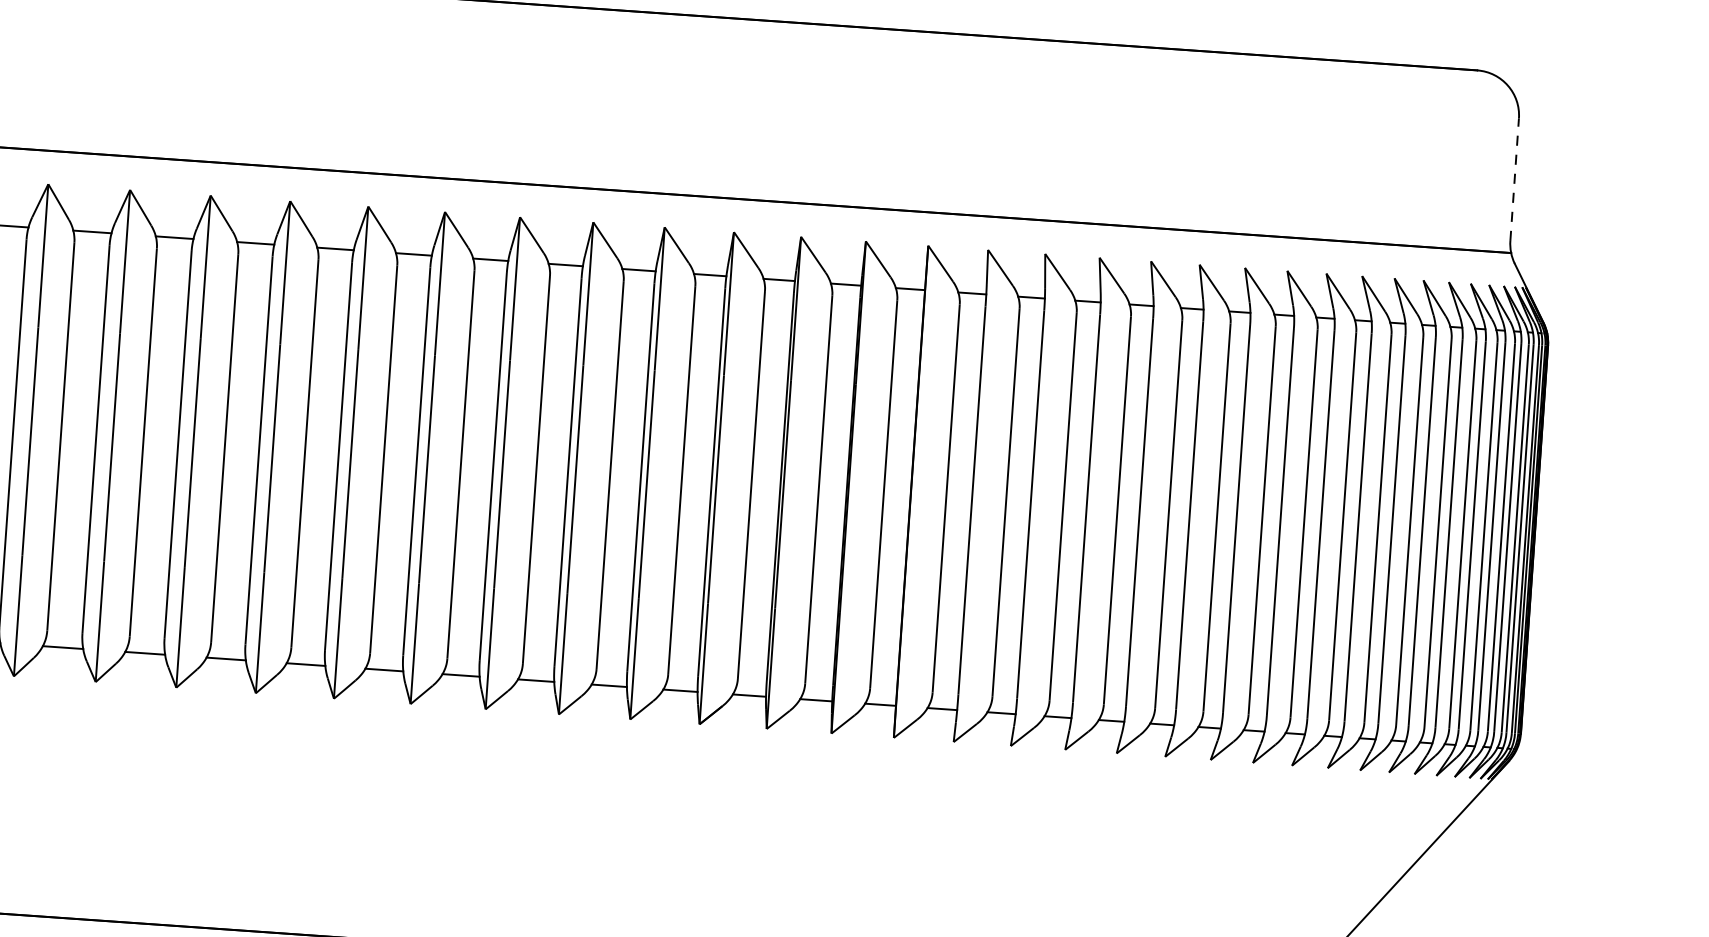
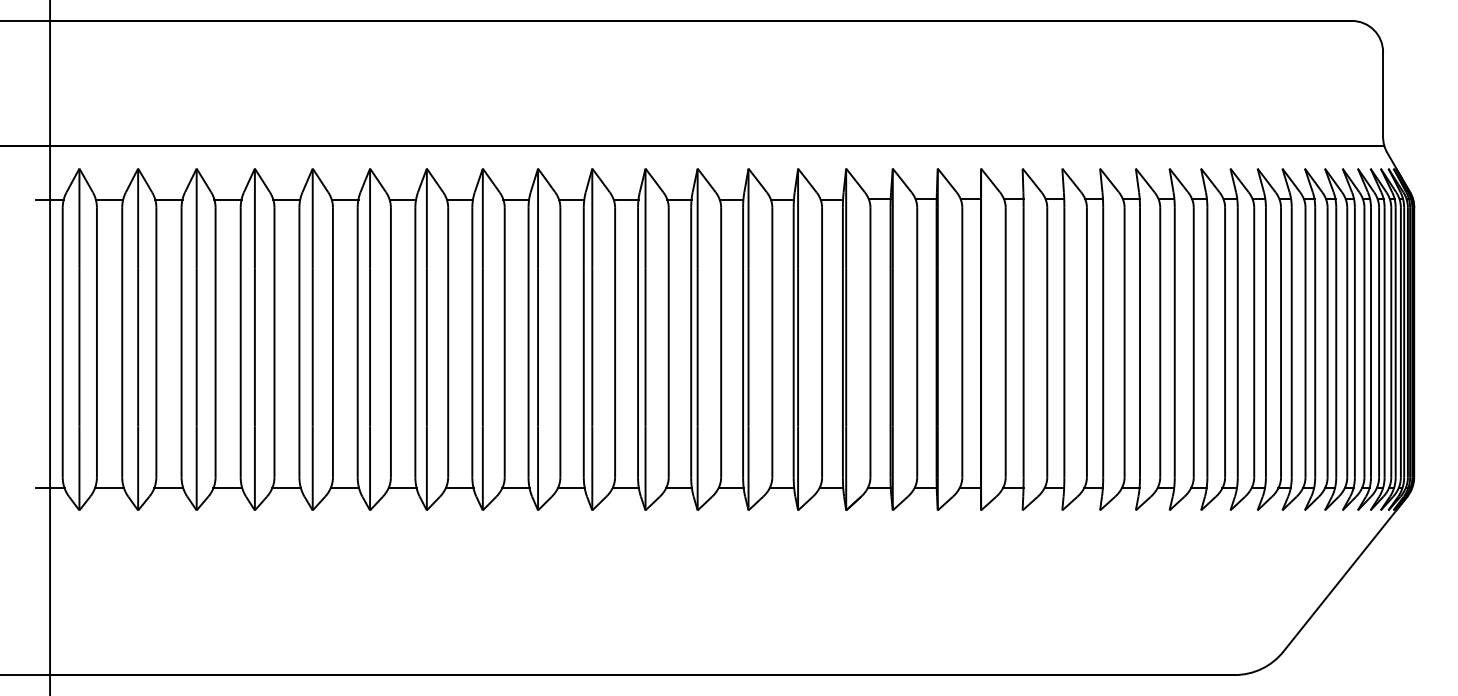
line: (1515, 179) -> (1383, 94), dashed -> solid

